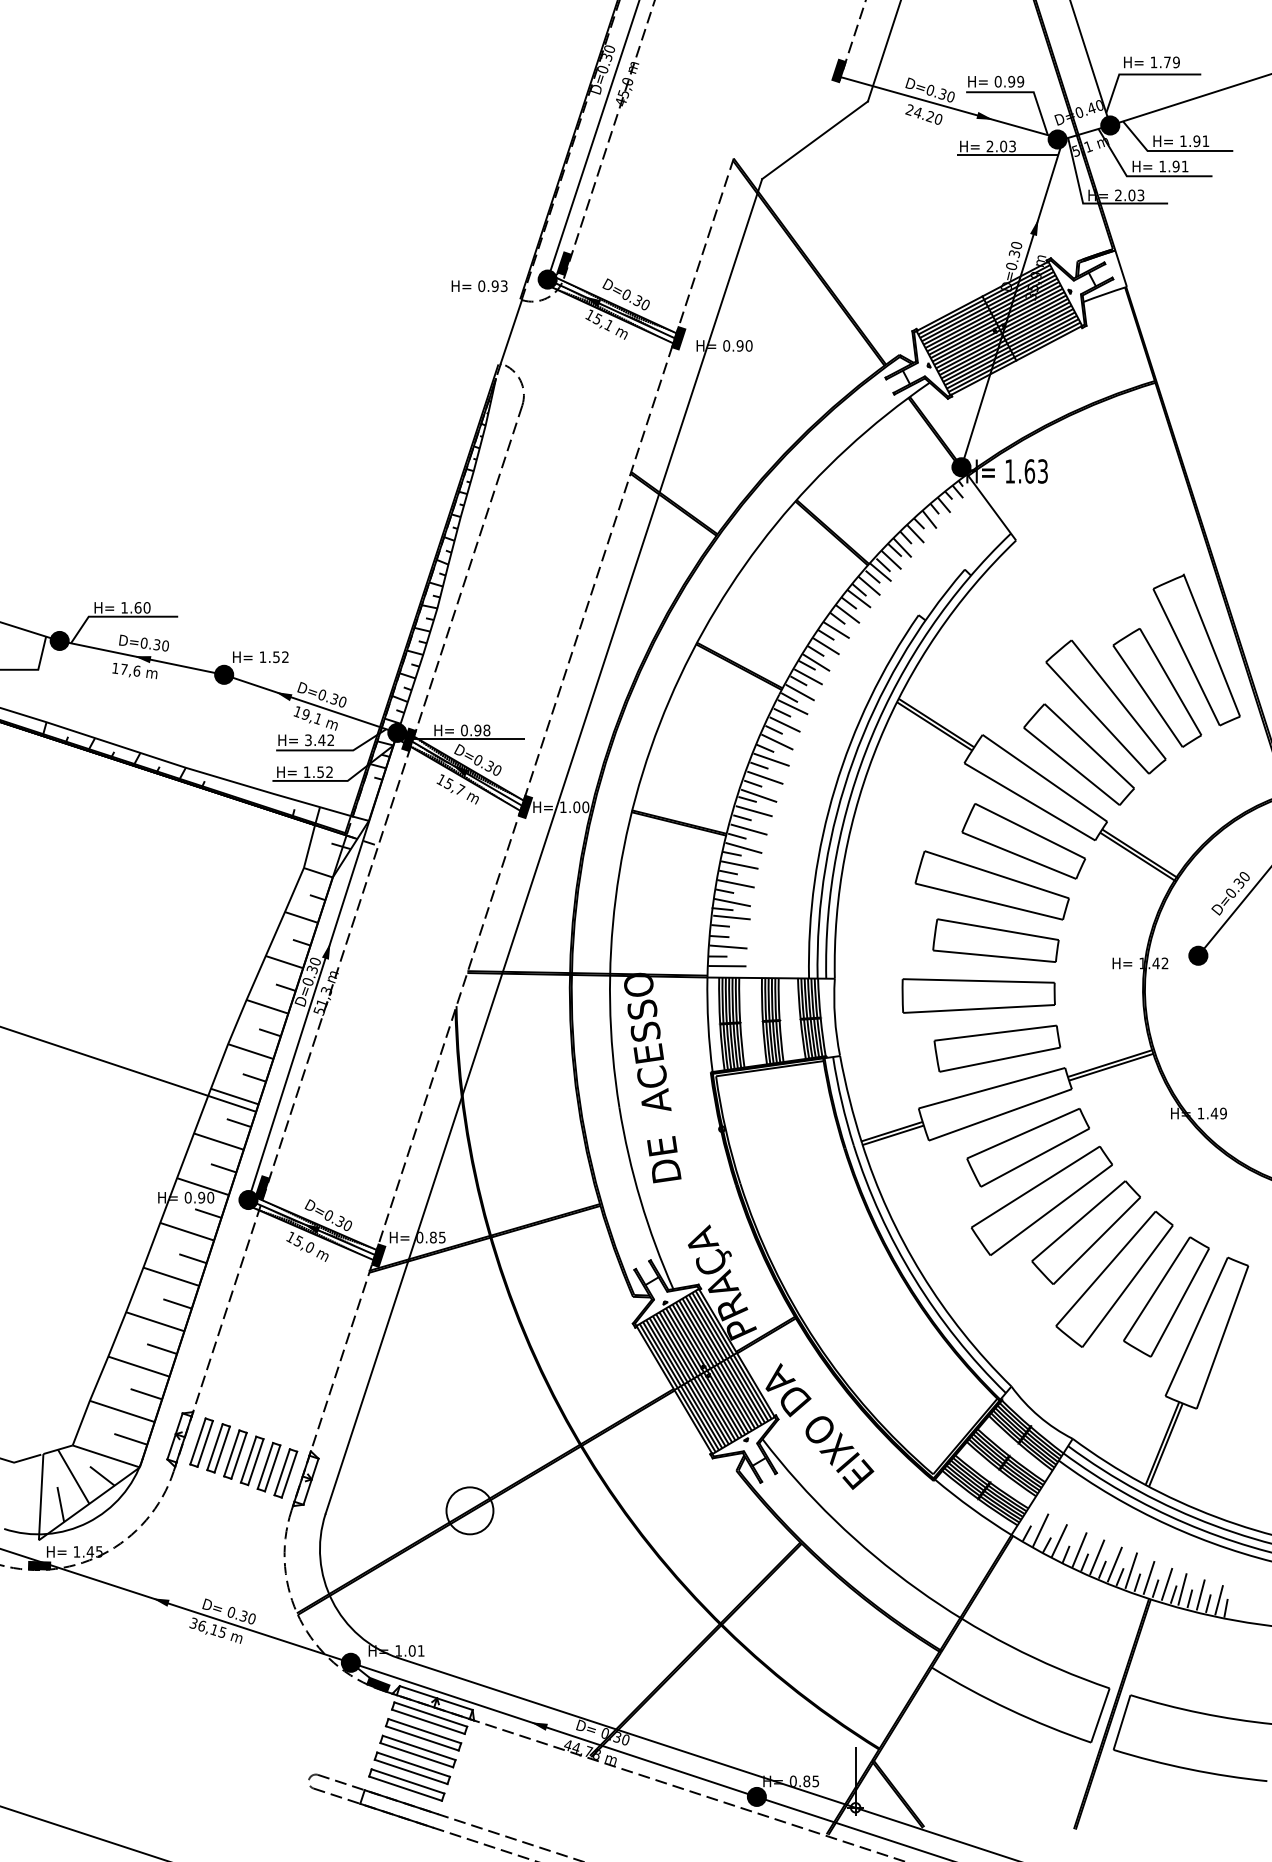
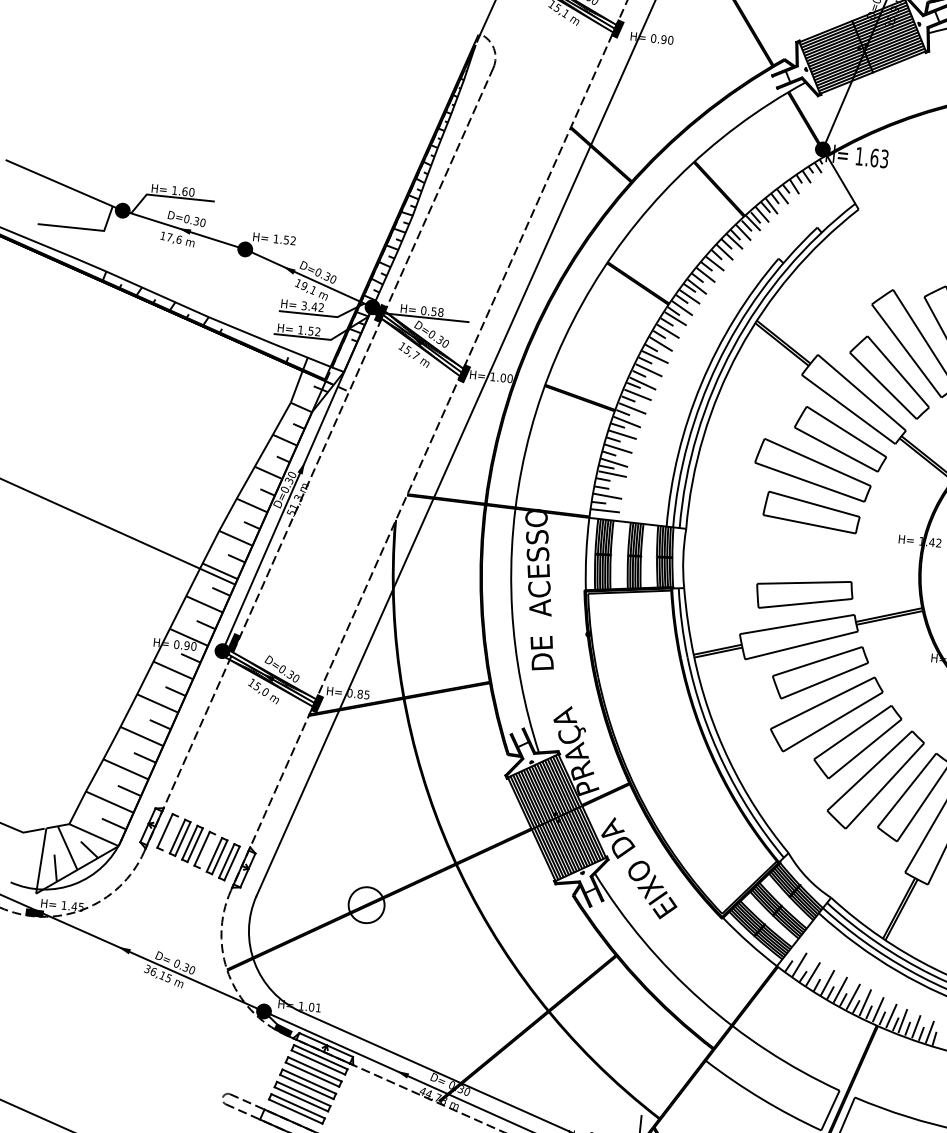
text: (477, 730) -> (433, 311), 0.98 -> 0.58
part: (978, 995) -> (794, 552), removed
line: (204, 1443) -> (169, 833), removed
line: (255, 1462) -> (207, 851), removed

